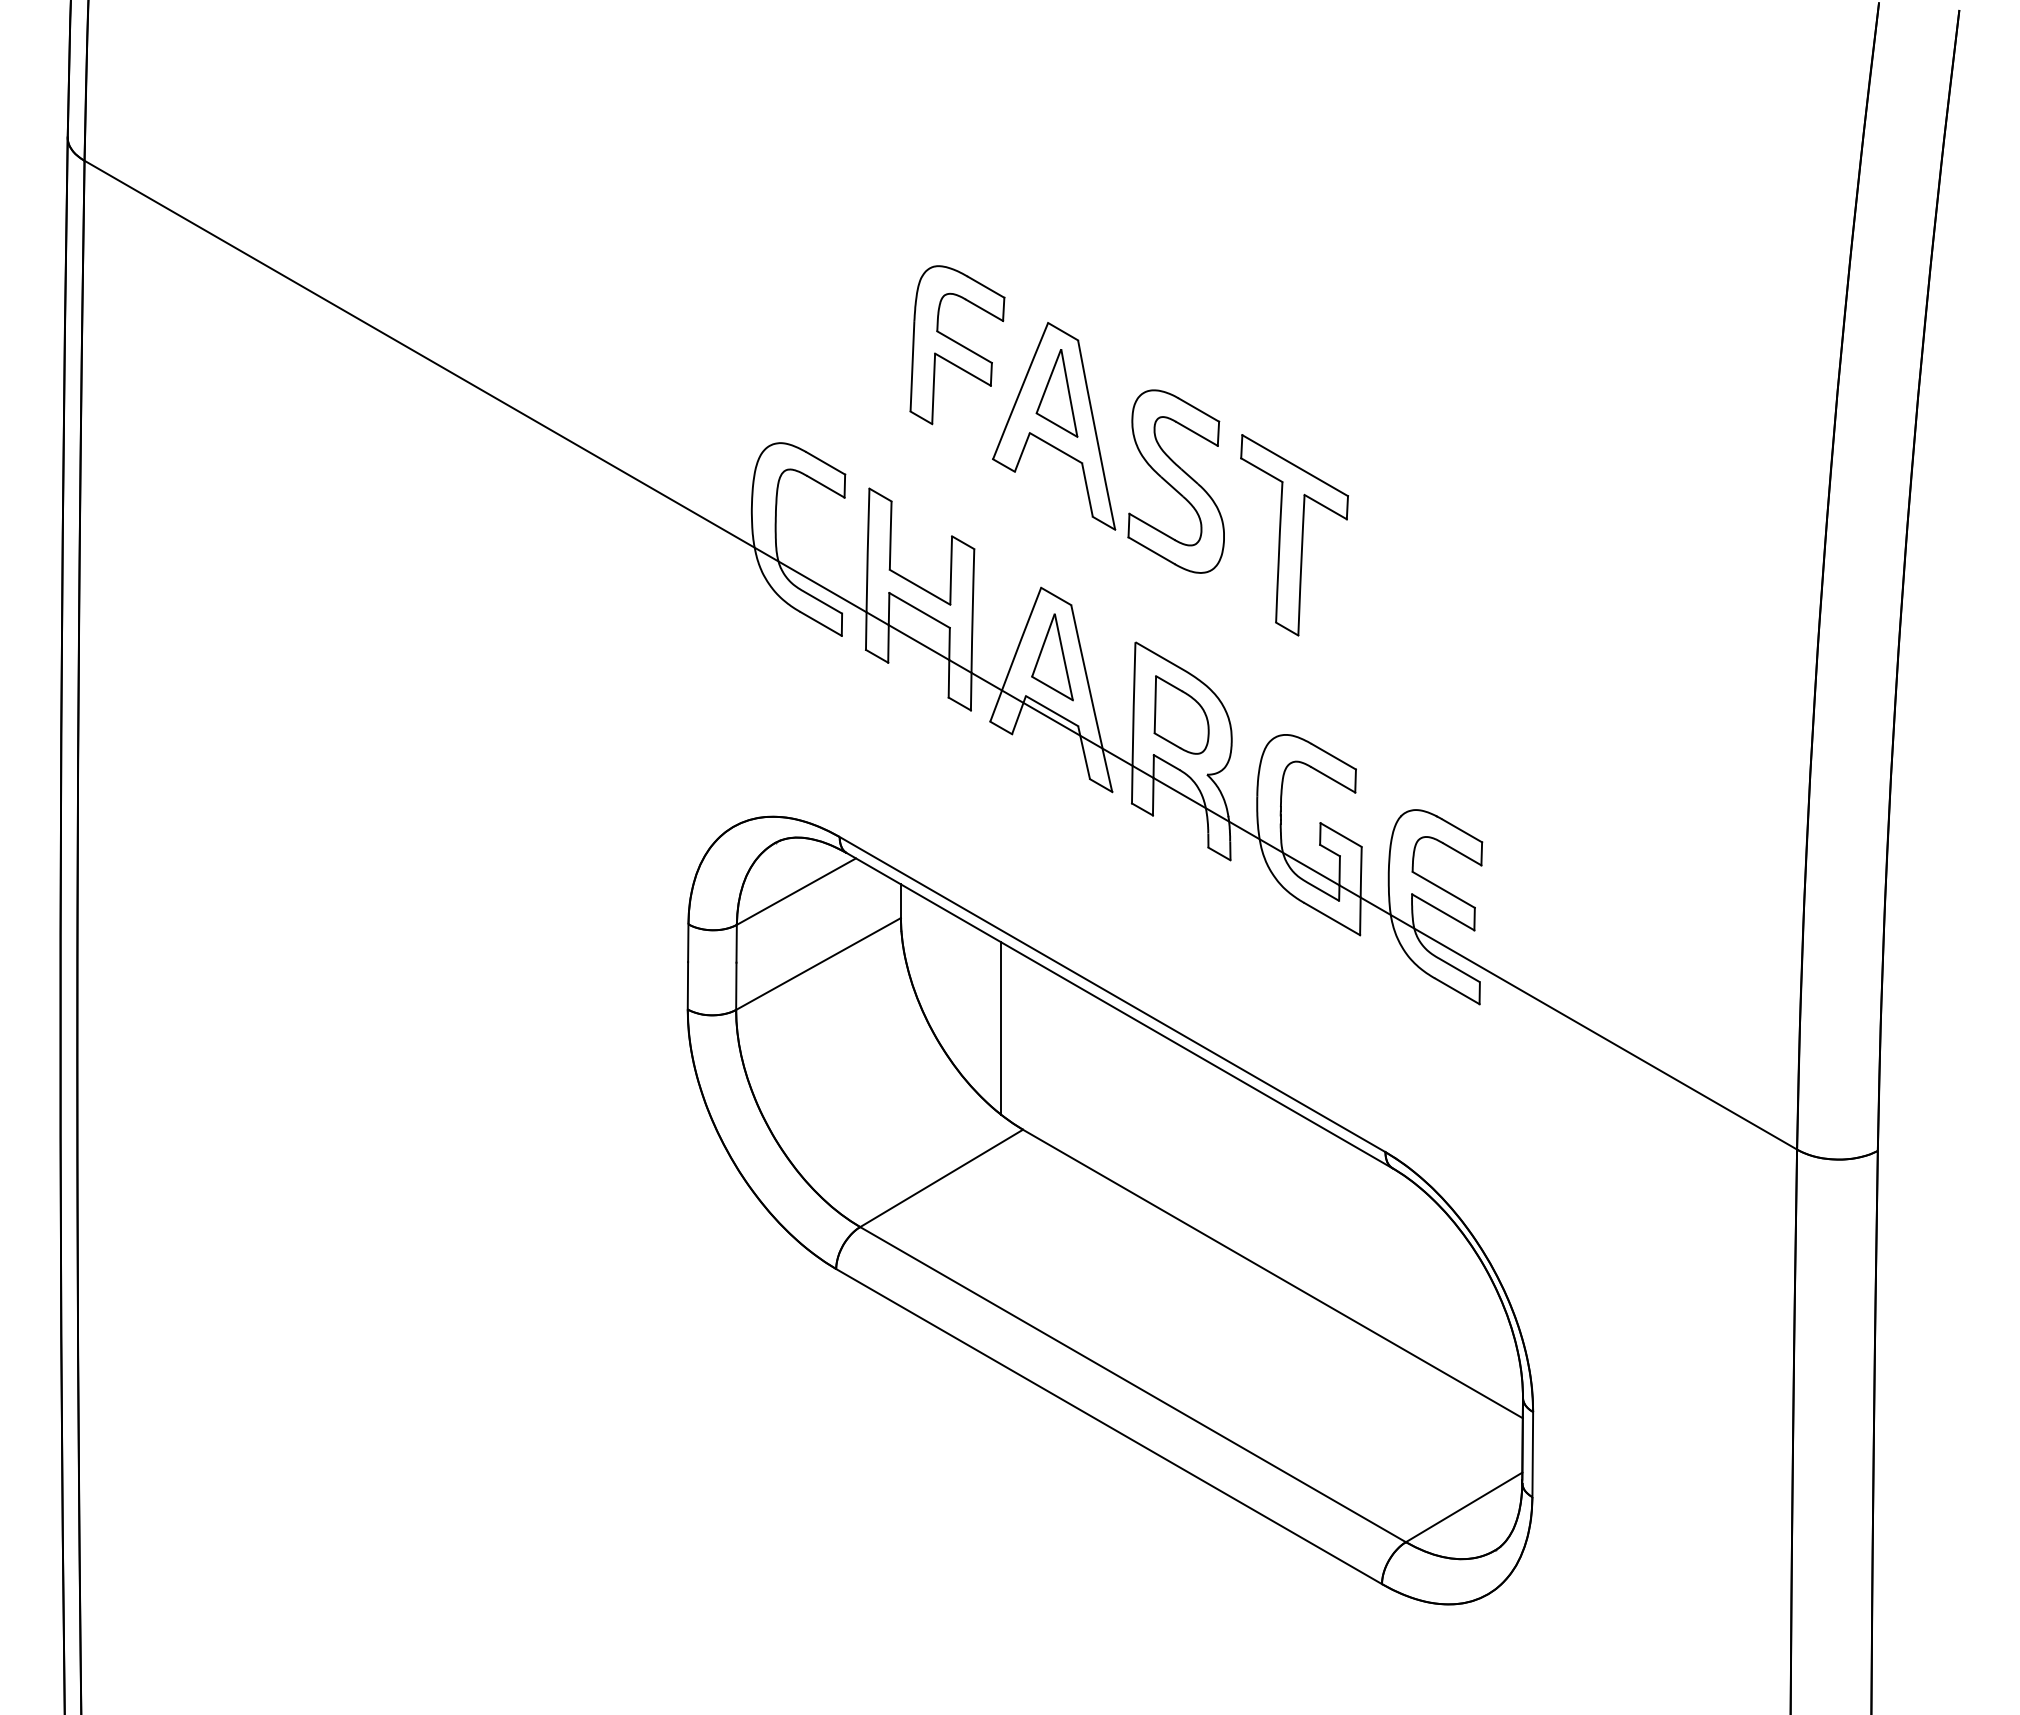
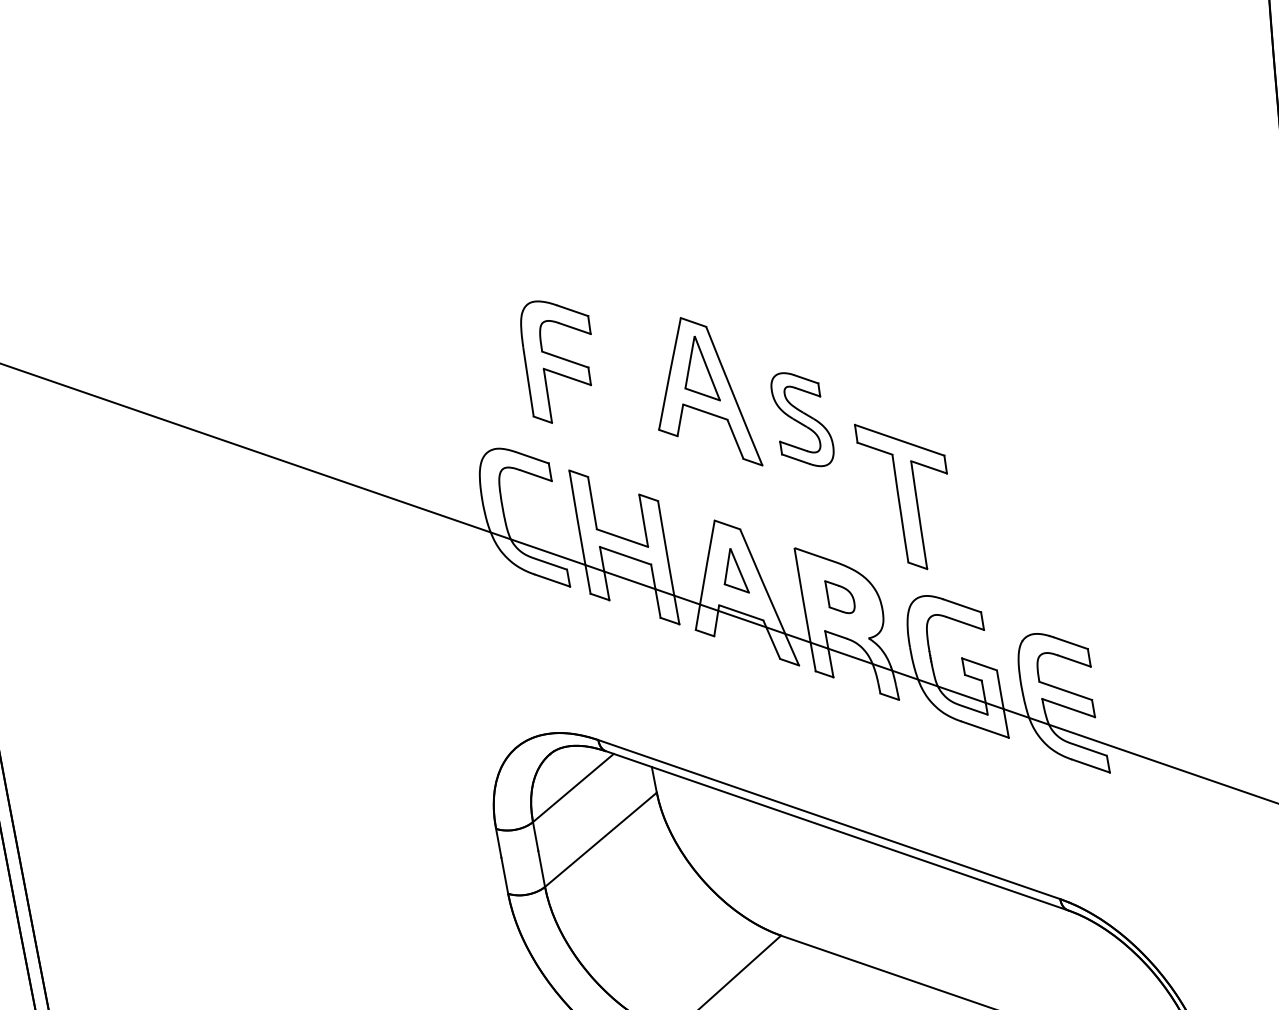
part: (957, 345) -> (559, 359), moved
part: (1175, 481) -> (801, 419), size x0.7
part: (1294, 535) -> (909, 493), moved
part: (1052, 657) -> (733, 571), size x0.7
part: (1181, 714) -> (840, 596), size x0.6
line: (1001, 1028) -> (749, 861), removed

